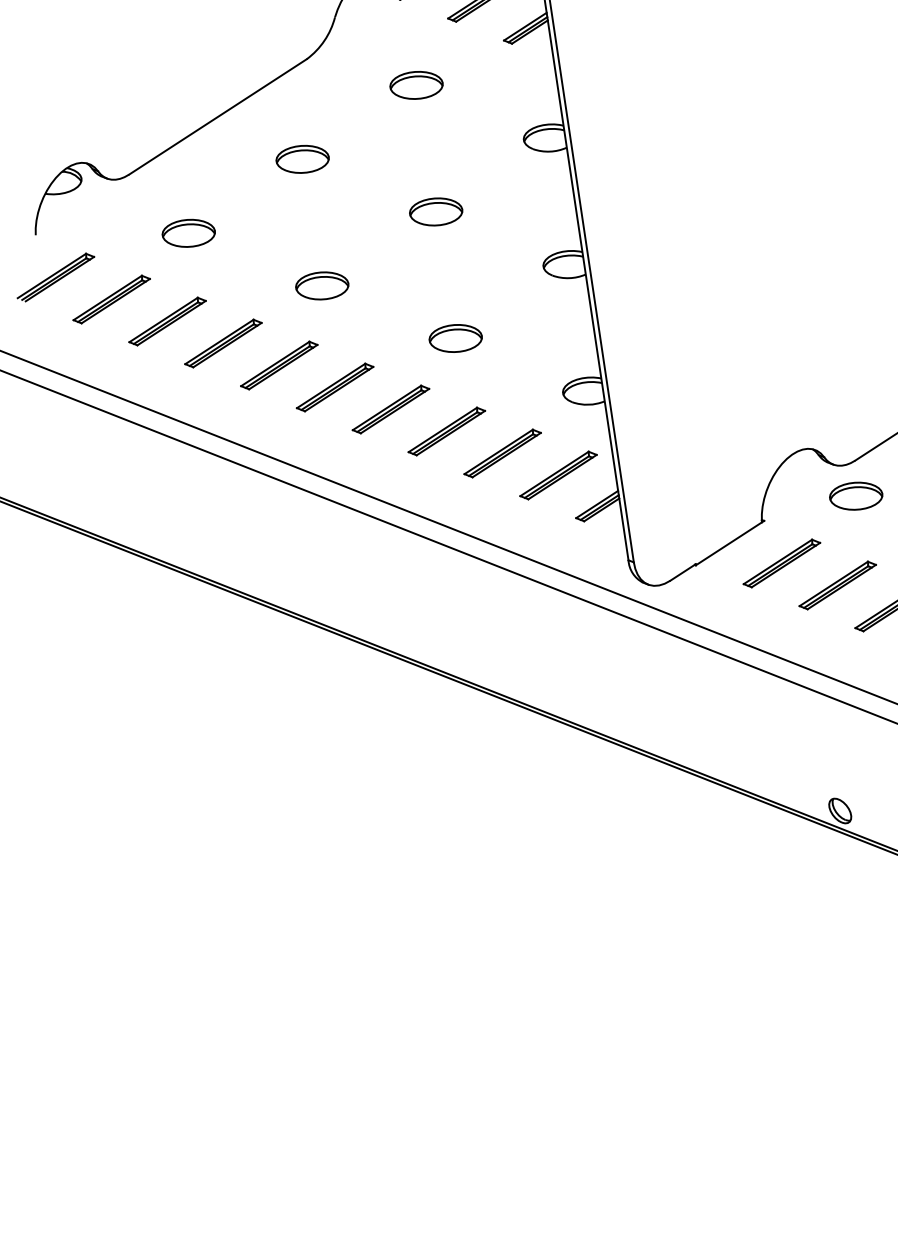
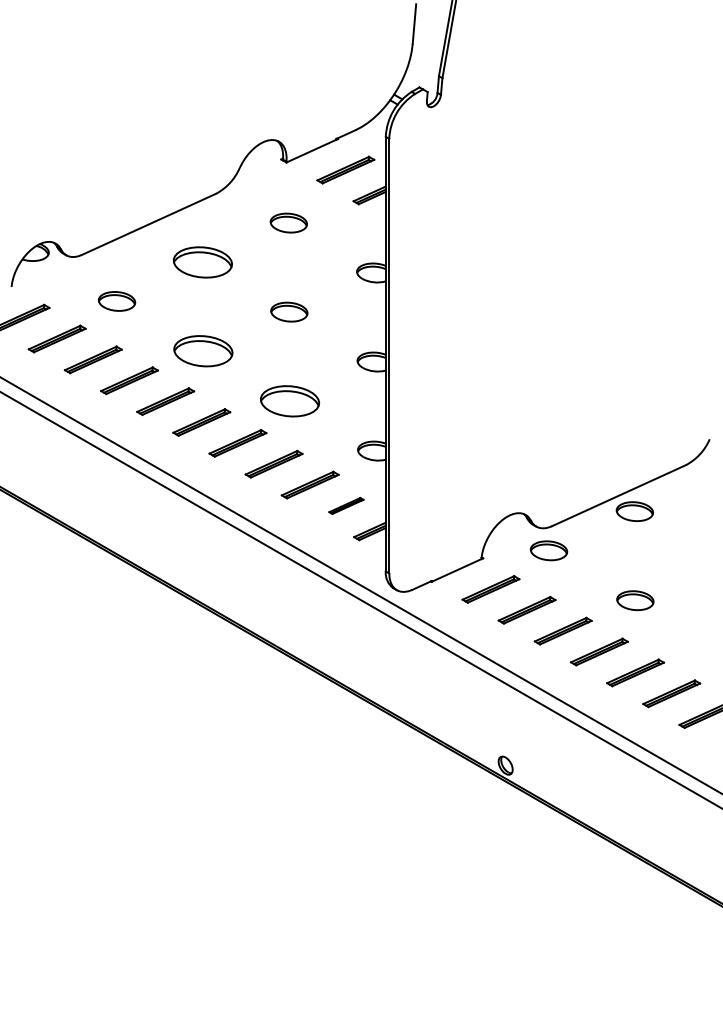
part: (301, 158) -> (202, 261), size x1.6
part: (322, 286) -> (203, 351), size x1.6
part: (455, 337) -> (289, 400), size x1.6
part: (558, 474) -> (346, 505), size x0.6

